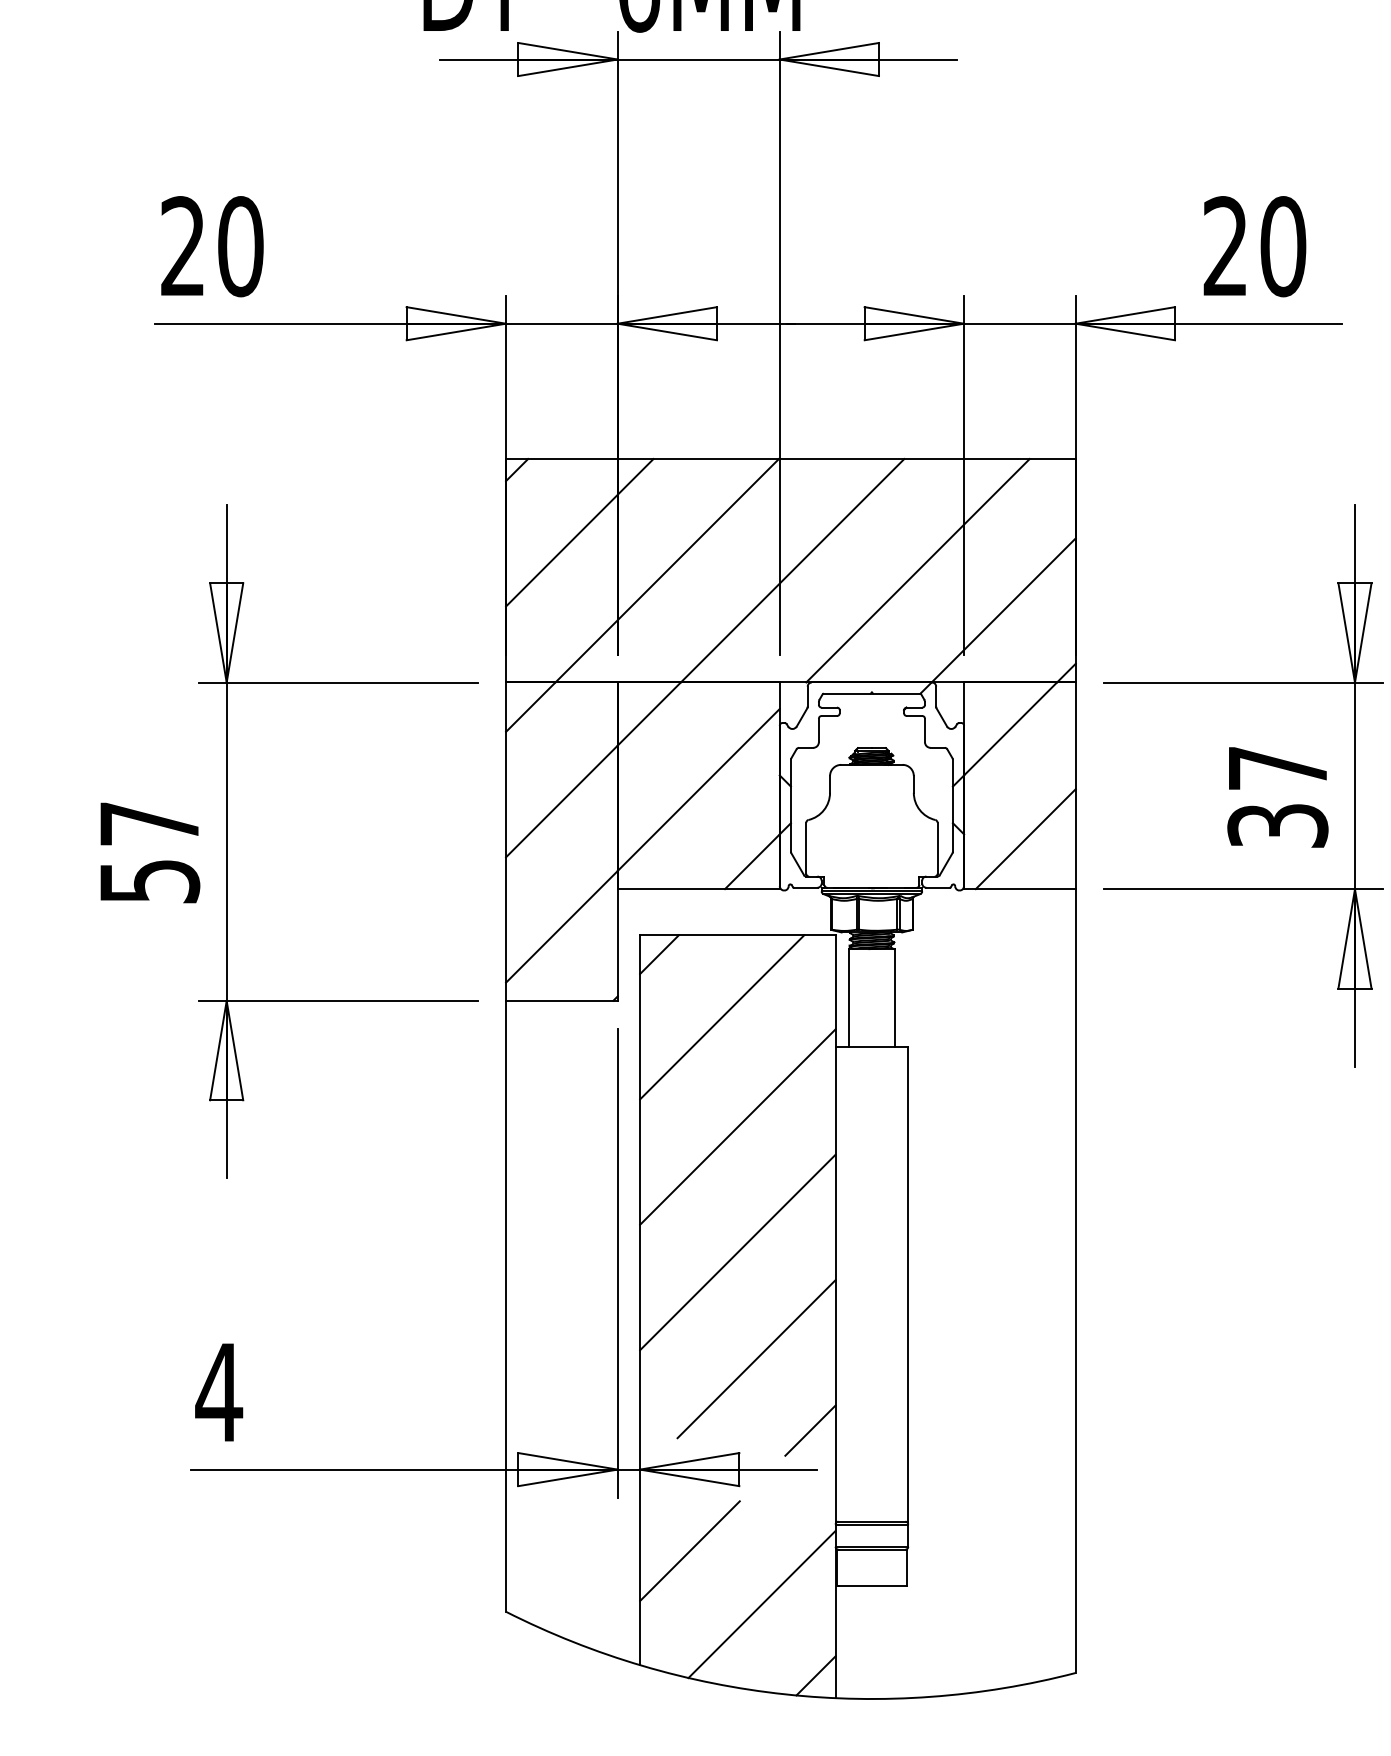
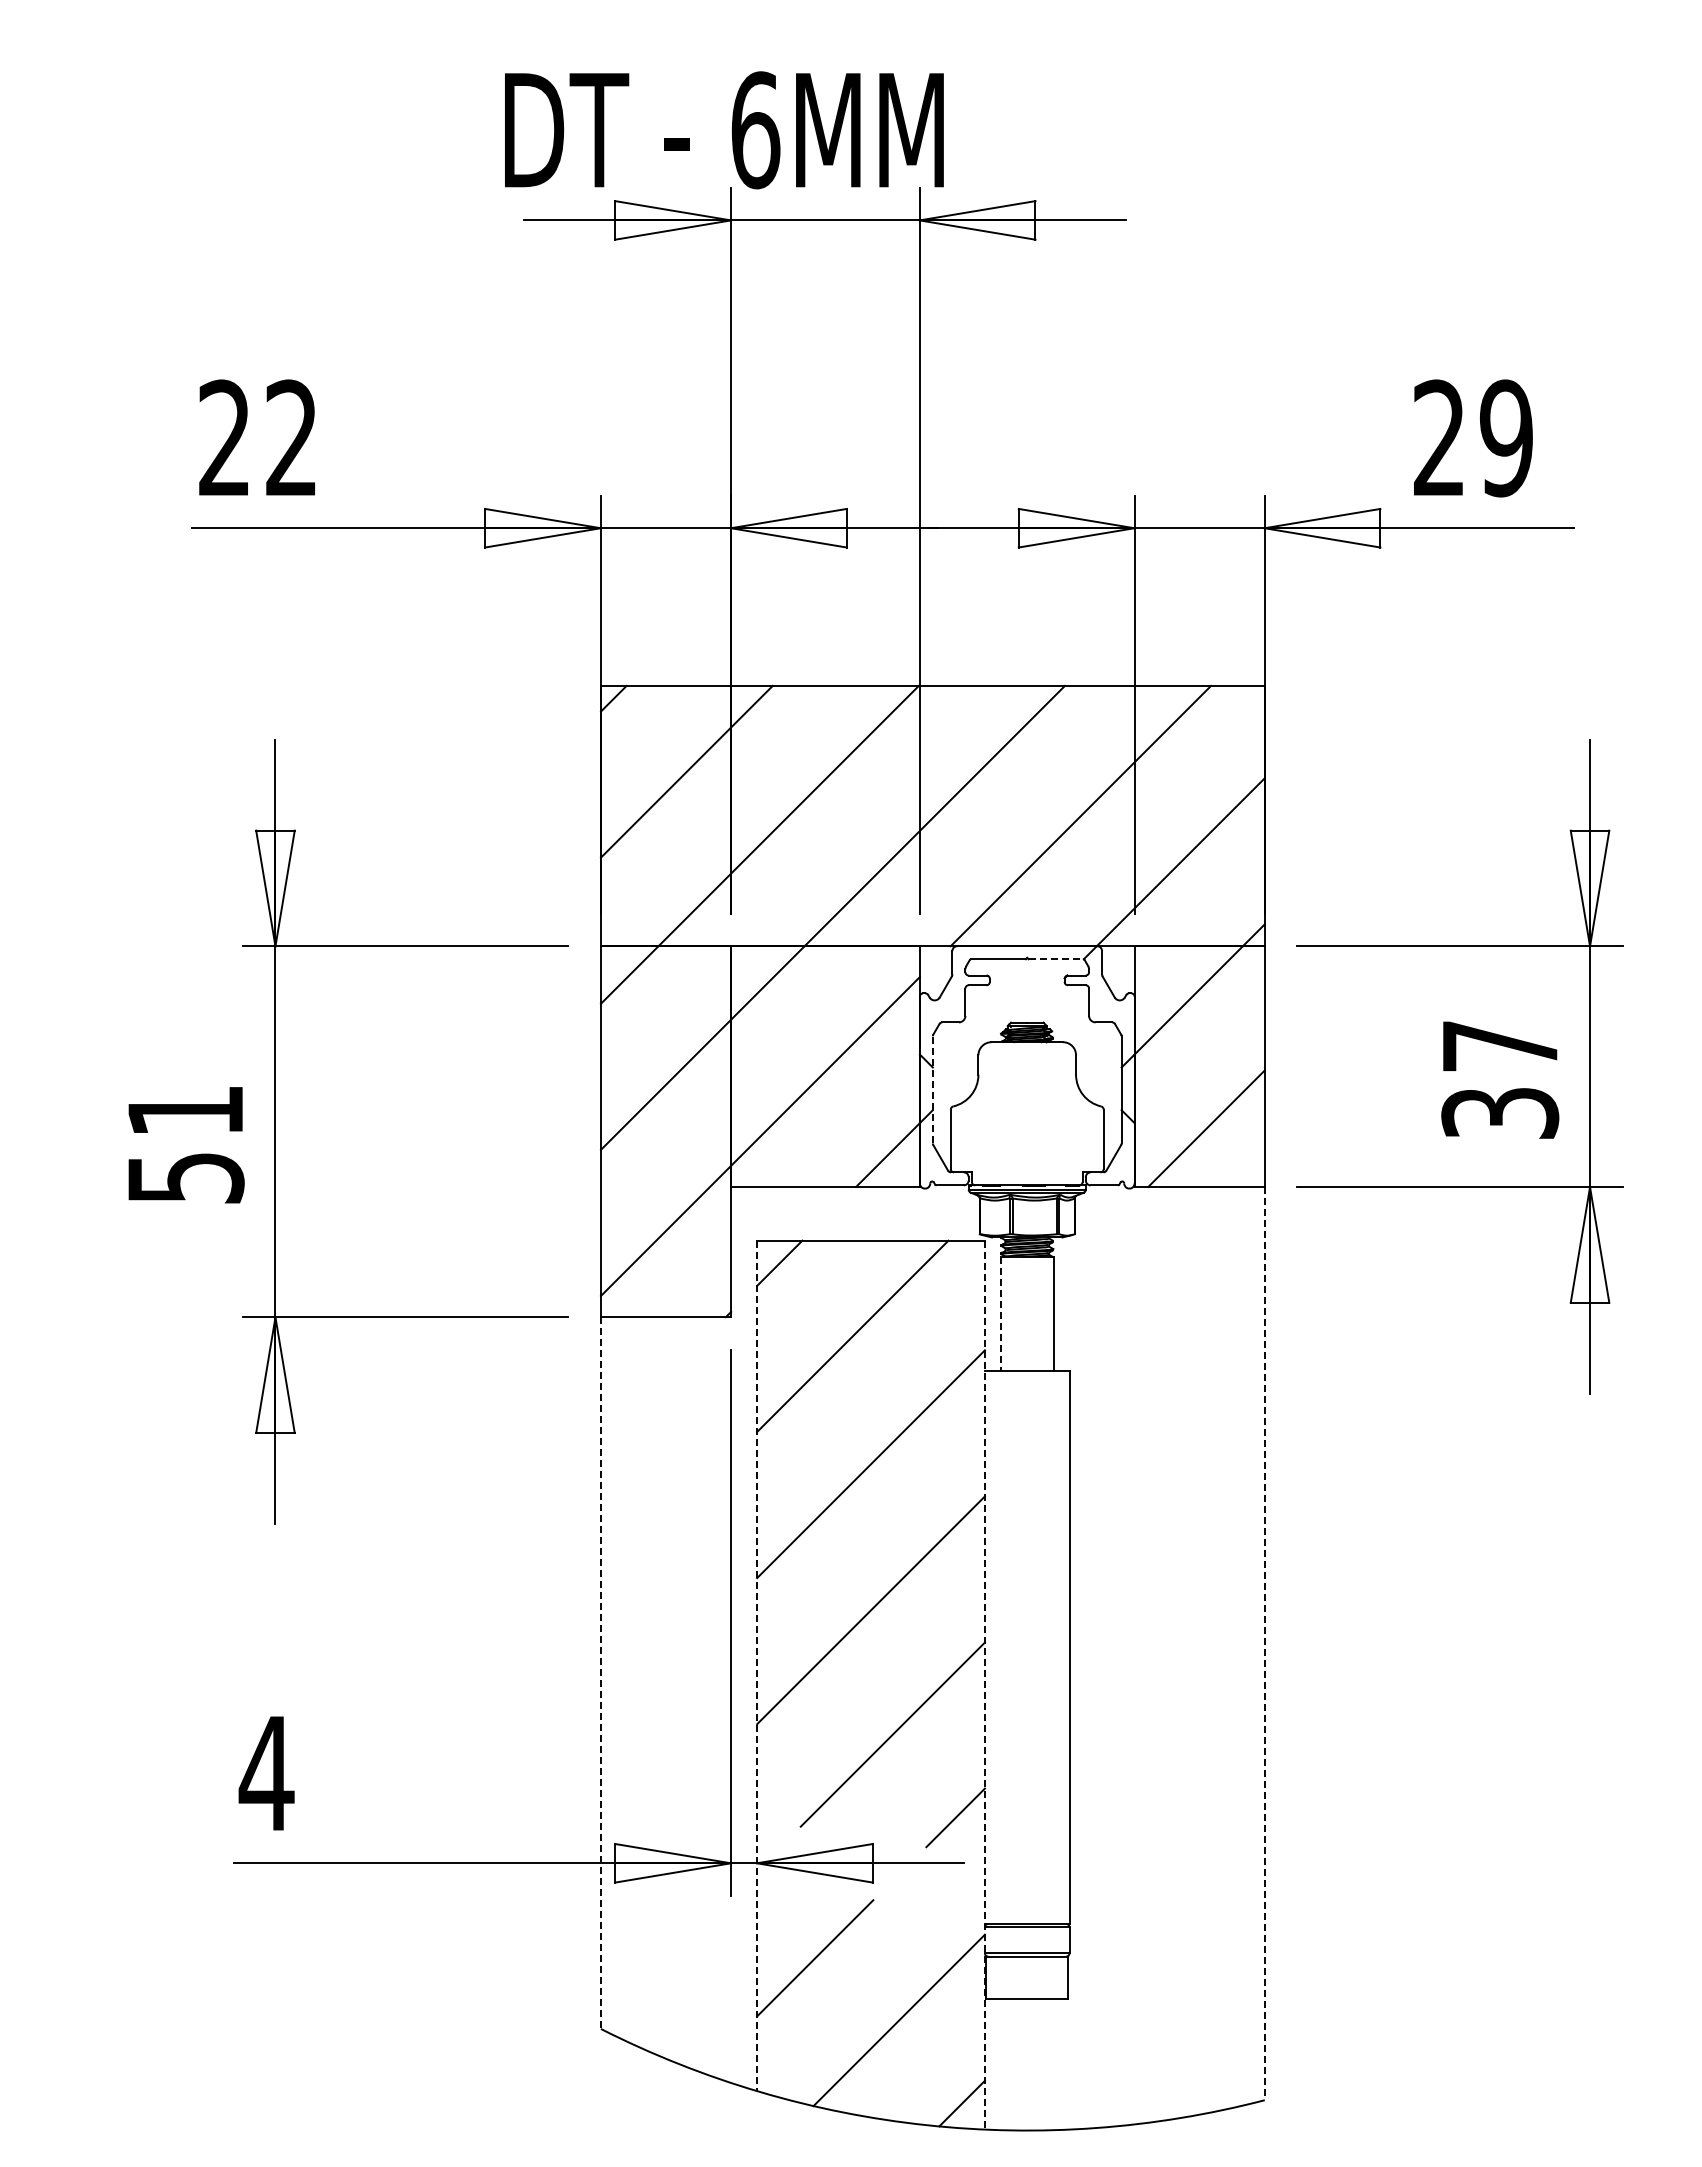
text: (240, 246) -> (291, 438), 20 -> 22
text: (1283, 246) -> (1506, 438), 20 -> 29
line: (897, 693) -> (1056, 959), solid -> dashed
line: (790, 805) -> (932, 1089), solid -> dashed
text: (149, 823) -> (185, 1110), 57 -> 51
line: (848, 997) -> (1000, 1313), solid -> dashed
line: (1075, 1280) -> (1264, 1643), solid -> dashed
line: (640, 1300) -> (757, 1666), solid -> dashed
line: (505, 1306) -> (600, 1673), solid -> dashed
line: (835, 1317) -> (984, 1685), solid -> dashed

